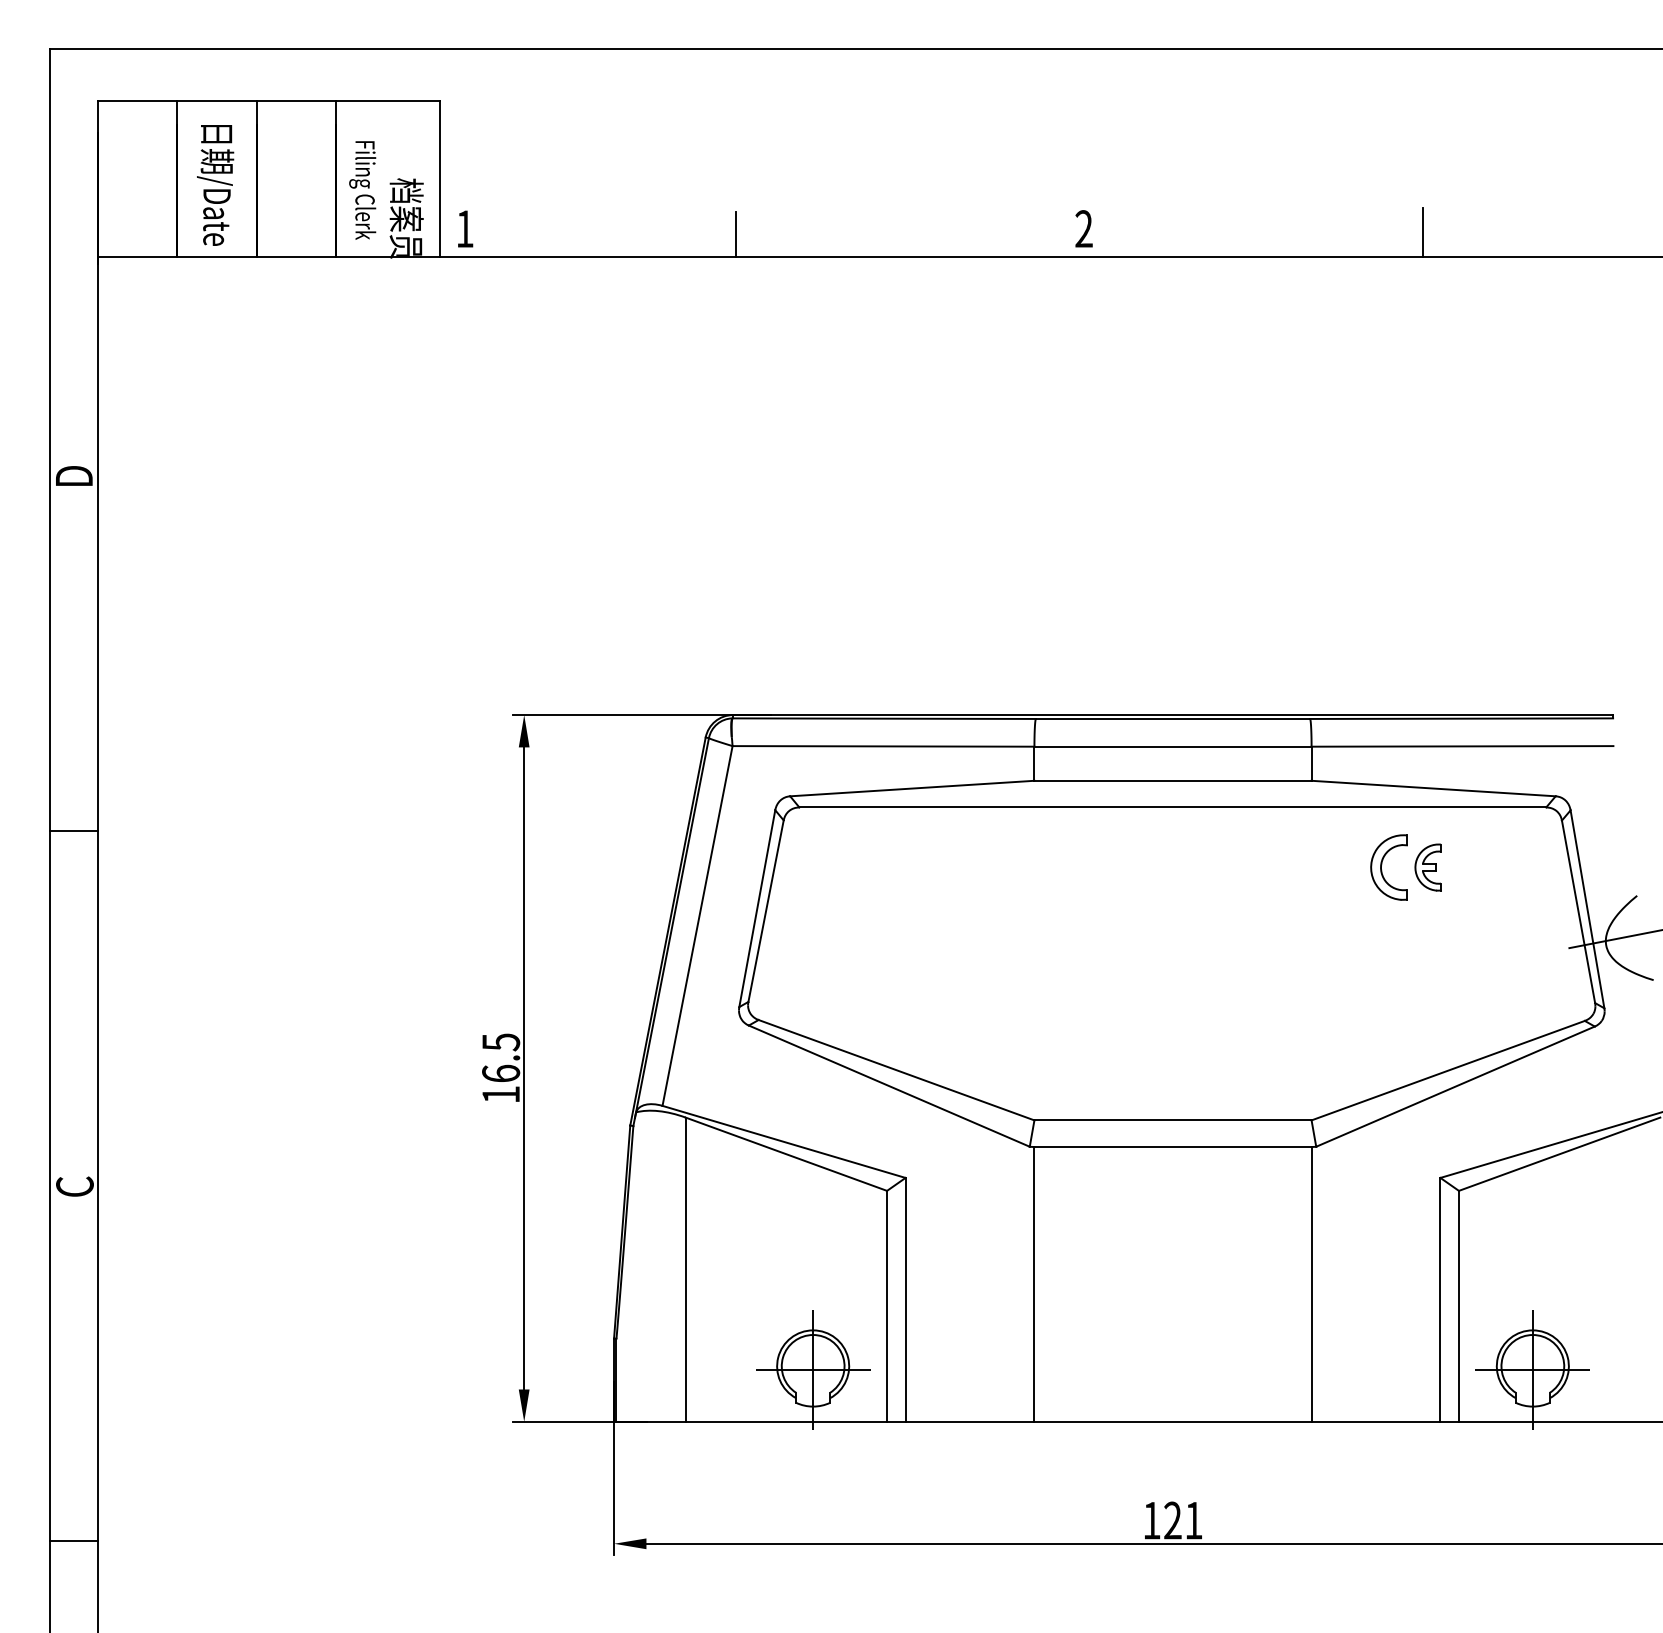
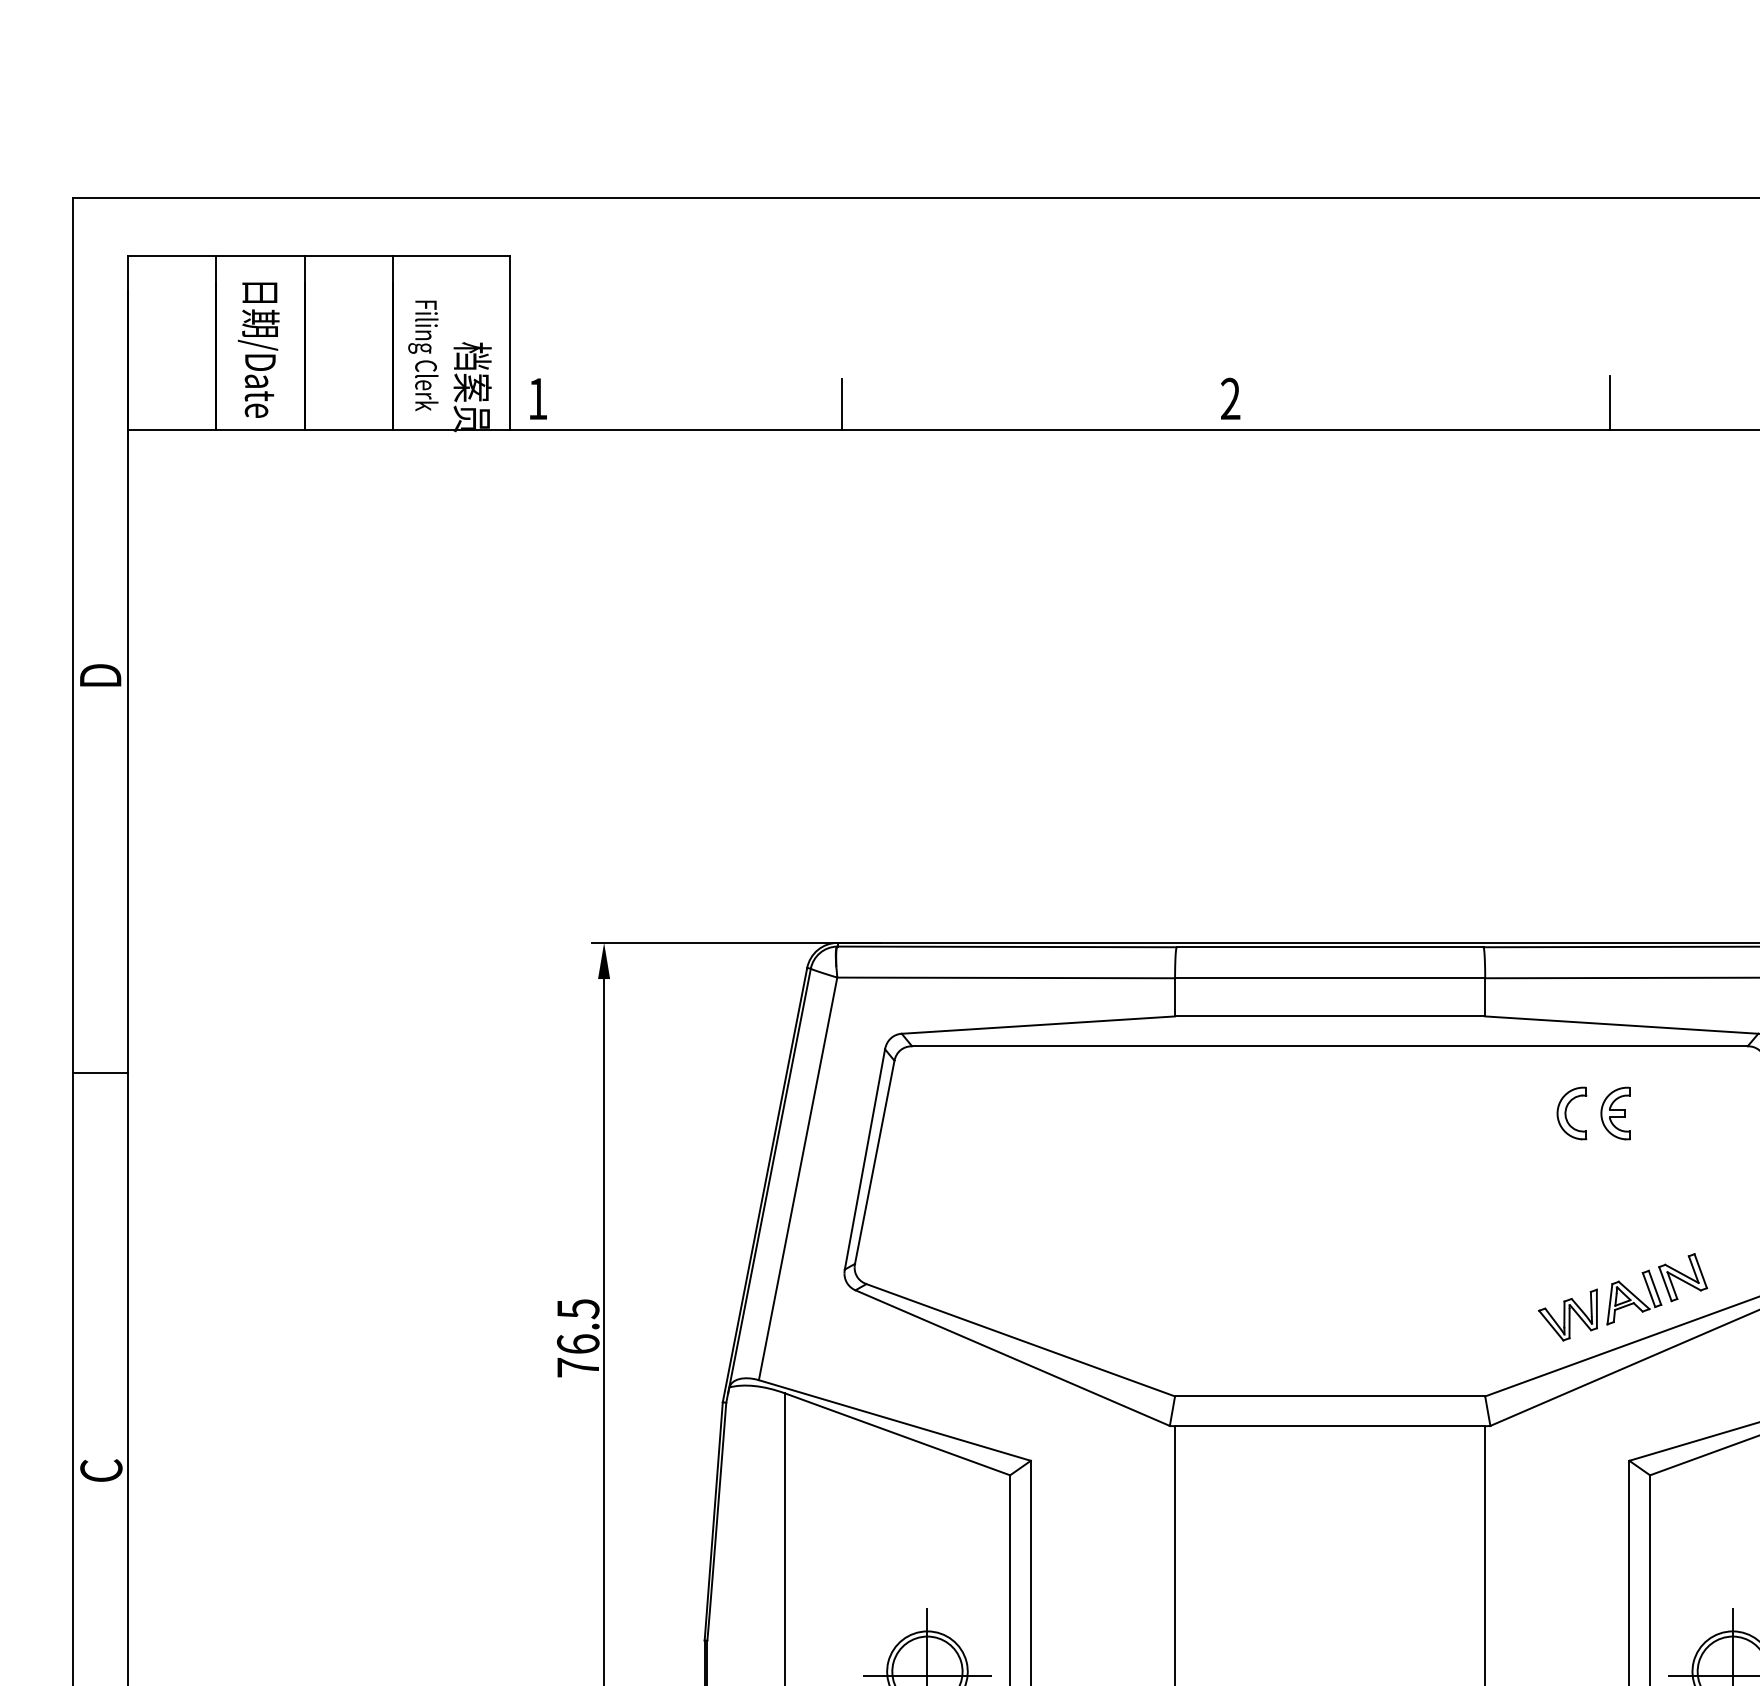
part: (1388, 867) -> (1571, 1113), size x0.71
part: (1434, 1031) -> (1622, 1296), added
text: (500, 1094) -> (577, 1367), 16.5 -> 76.5

